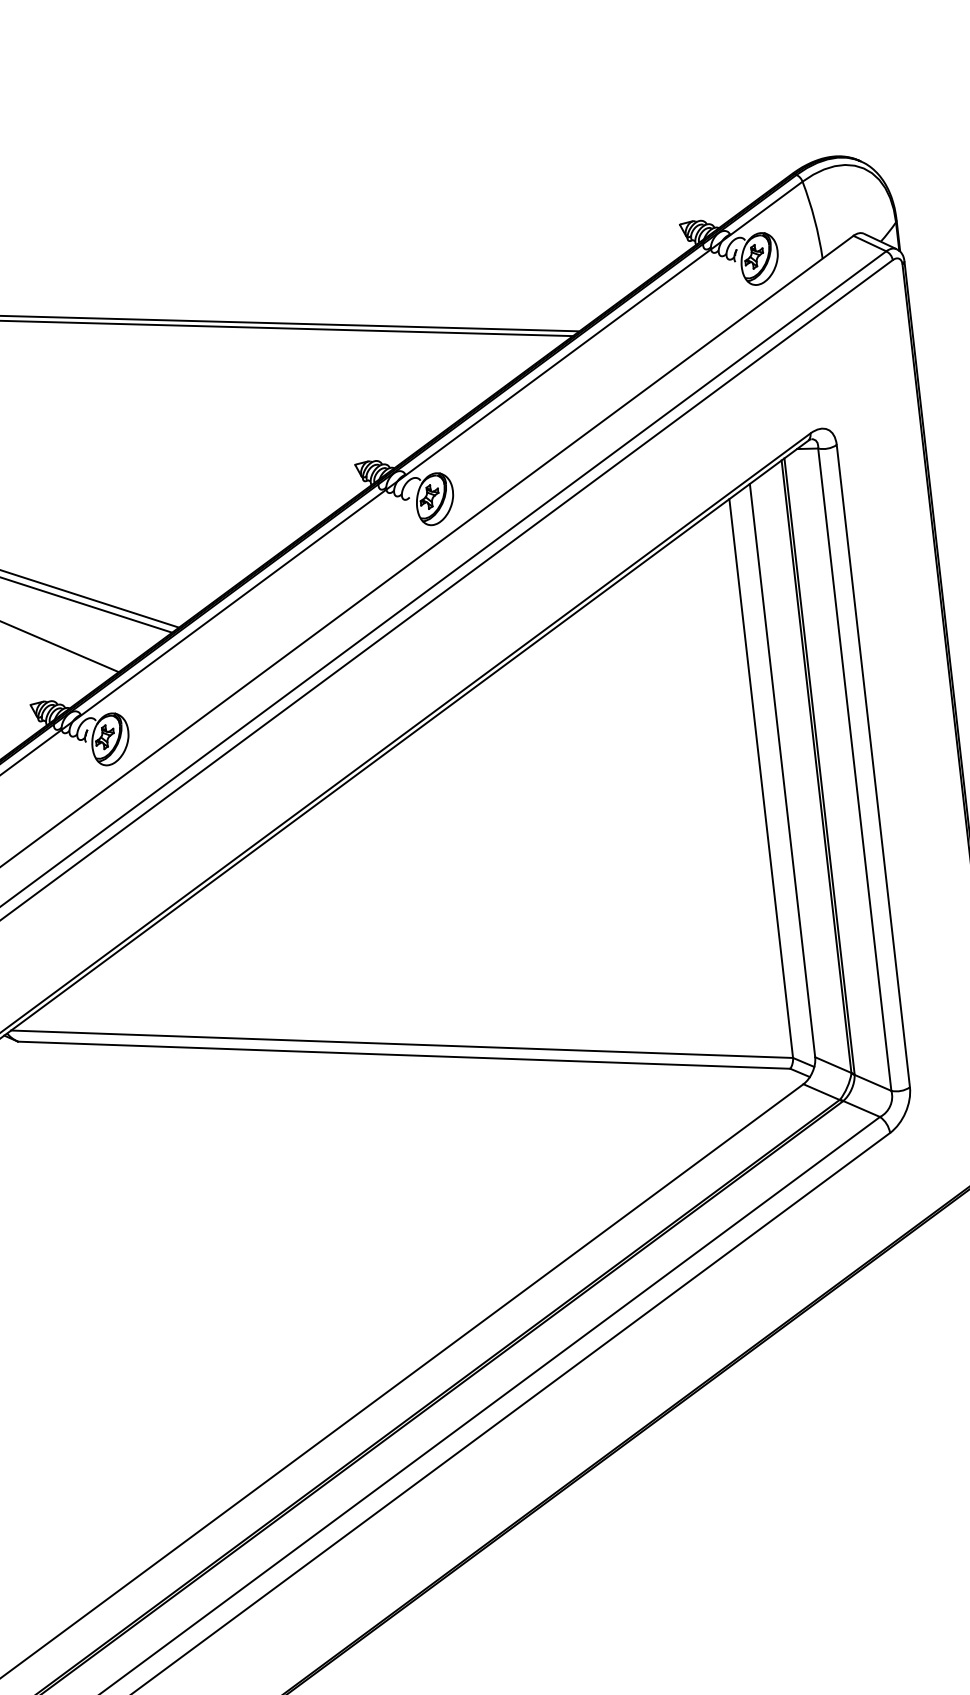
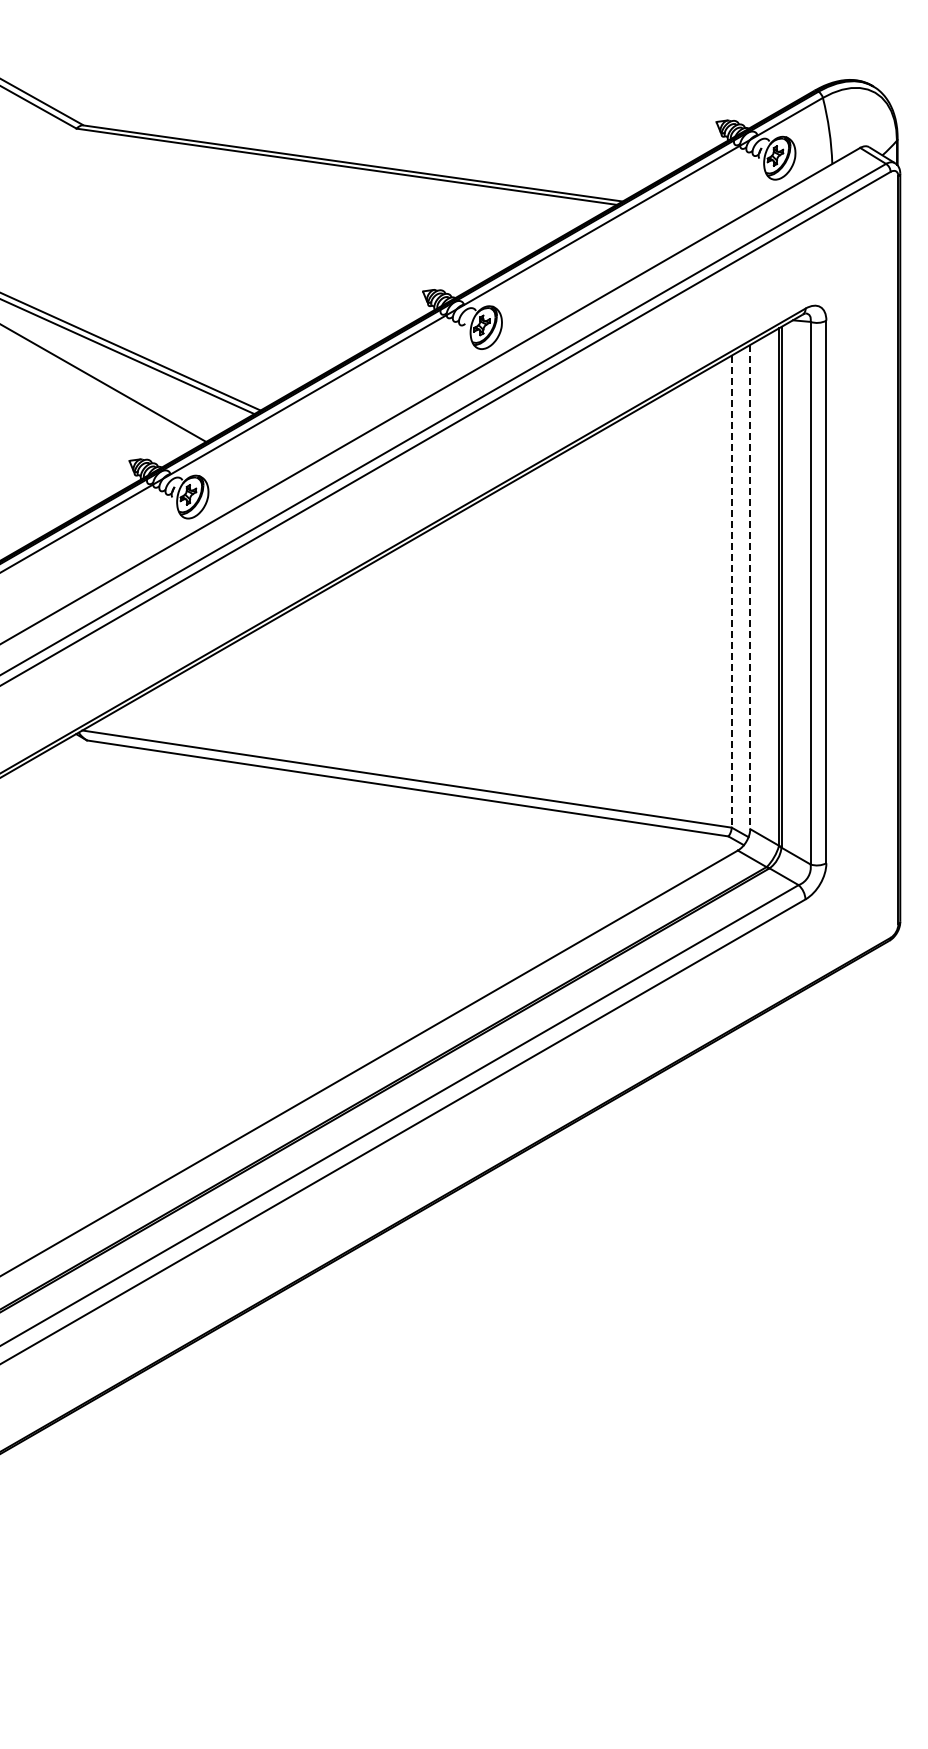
line: (782, 771) -> (750, 587), solid -> dashed
line: (760, 778) -> (731, 591), solid -> dashed

